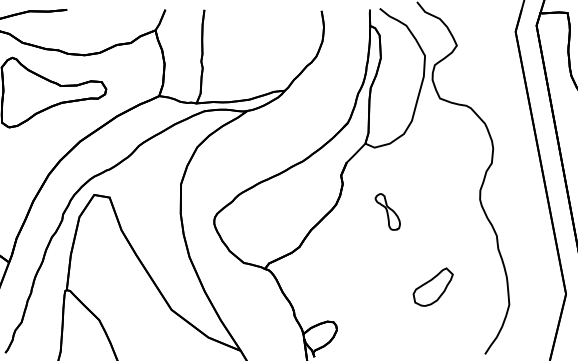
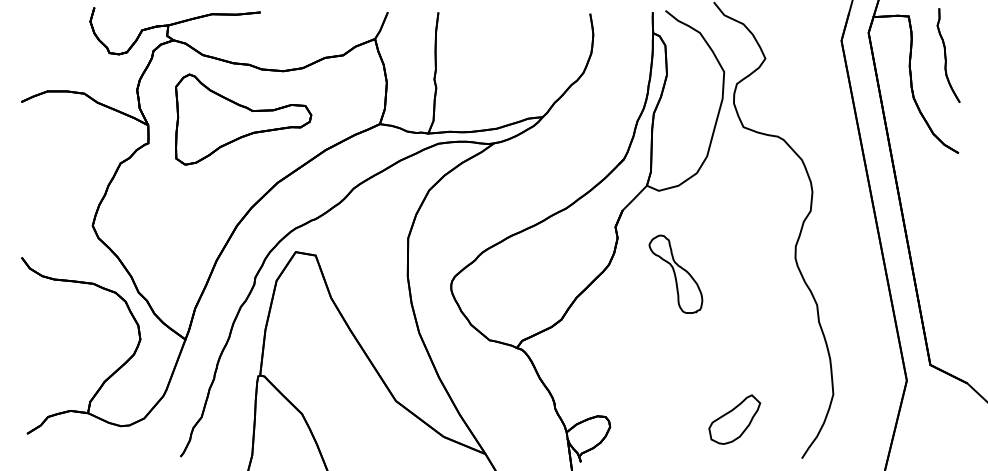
part: (387, 211) -> (675, 273), size x1.67
part: (433, 287) -> (734, 419), moved

